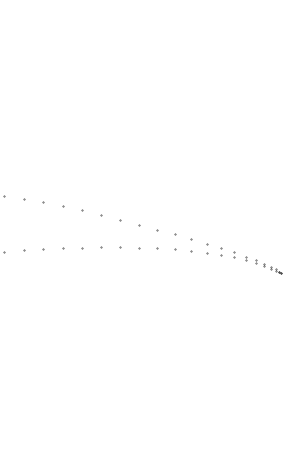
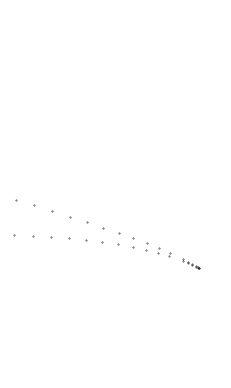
part: (268, 266) -> (190, 263), size x0.7

